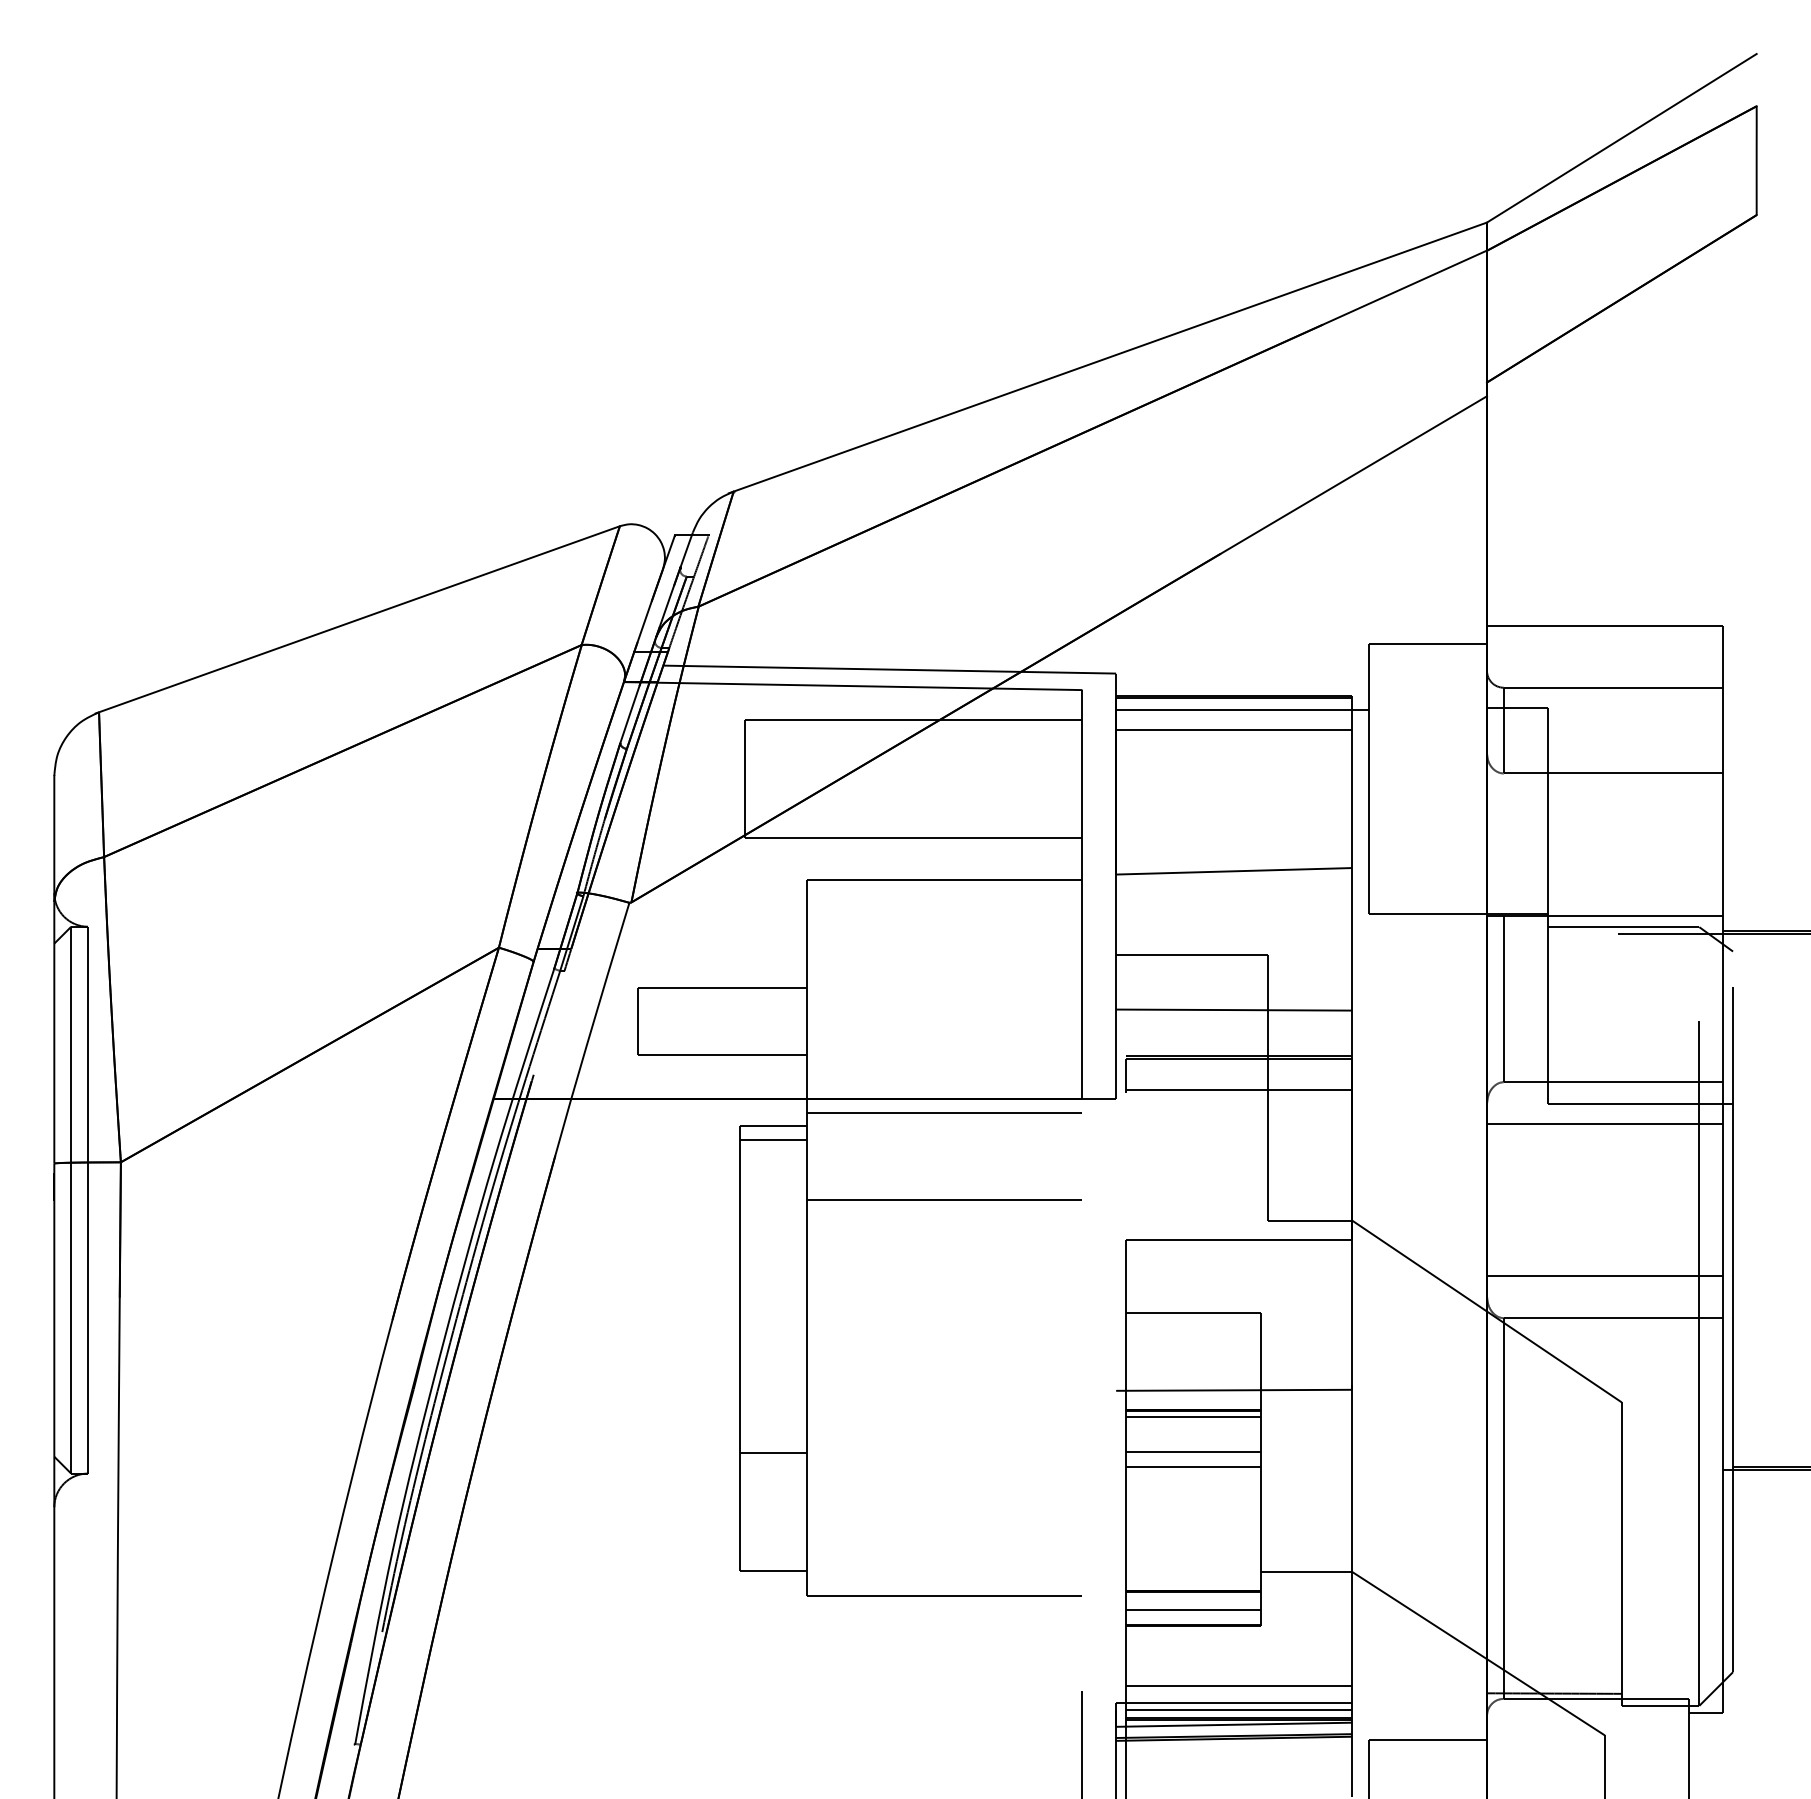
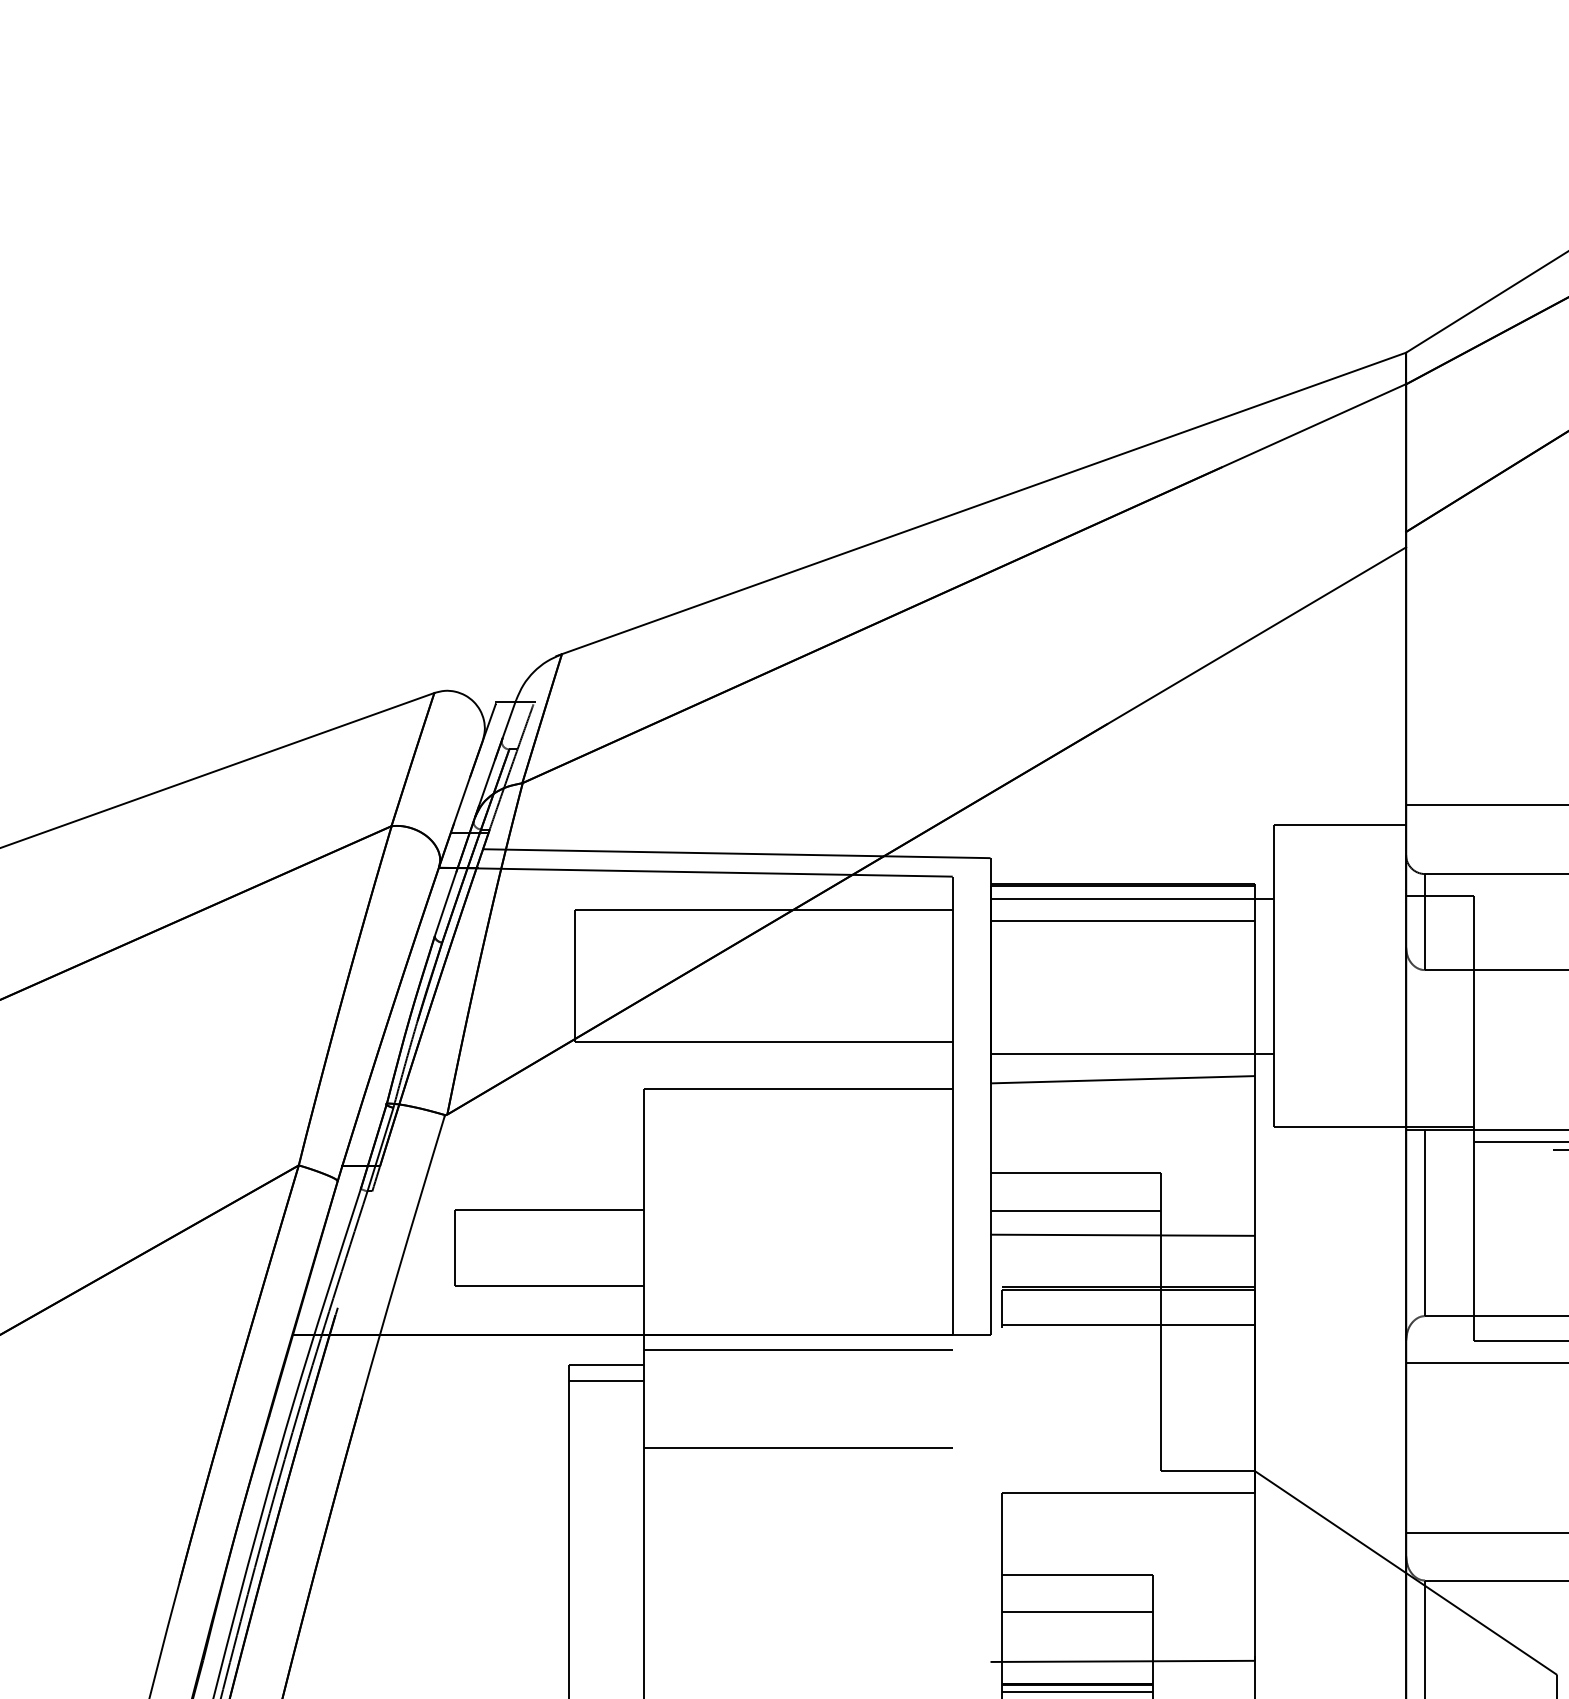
line: (1242, 847) -> (1132, 1053), added
line: (1191, 988) -> (1074, 1211), added
line: (1193, 1346) -> (1077, 1612), added

